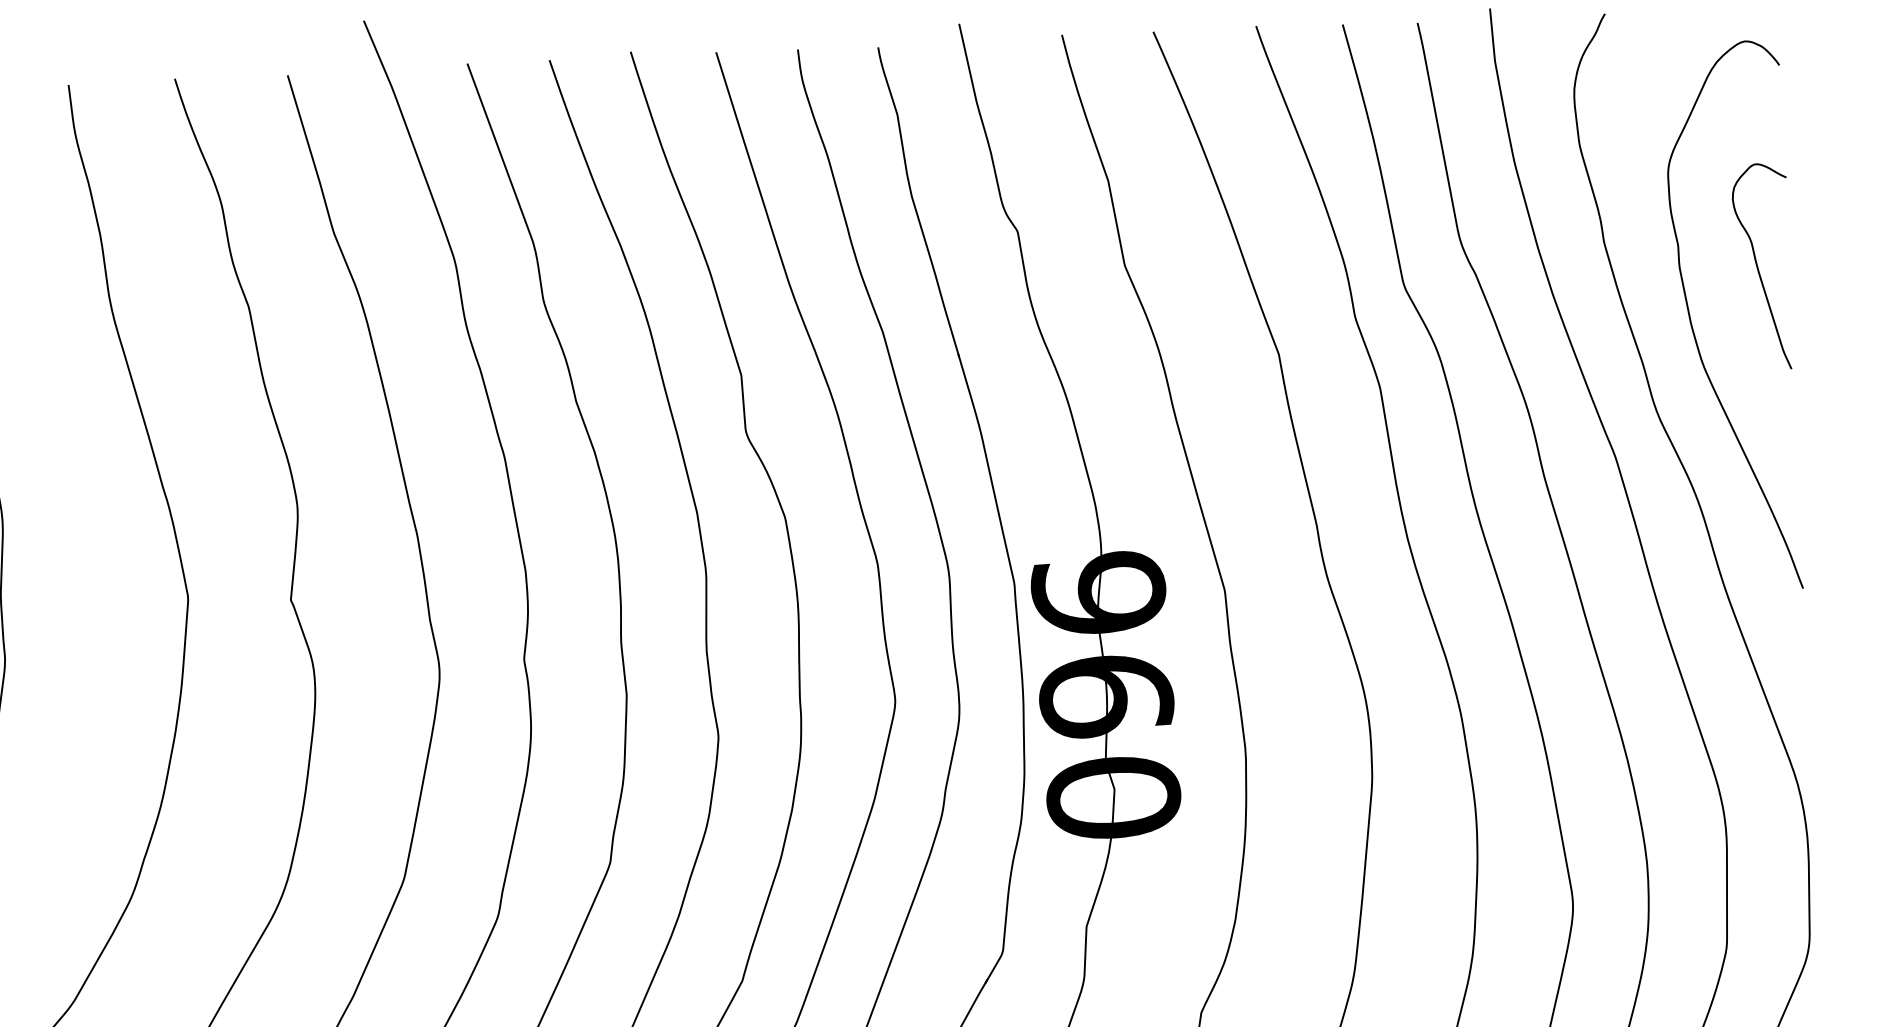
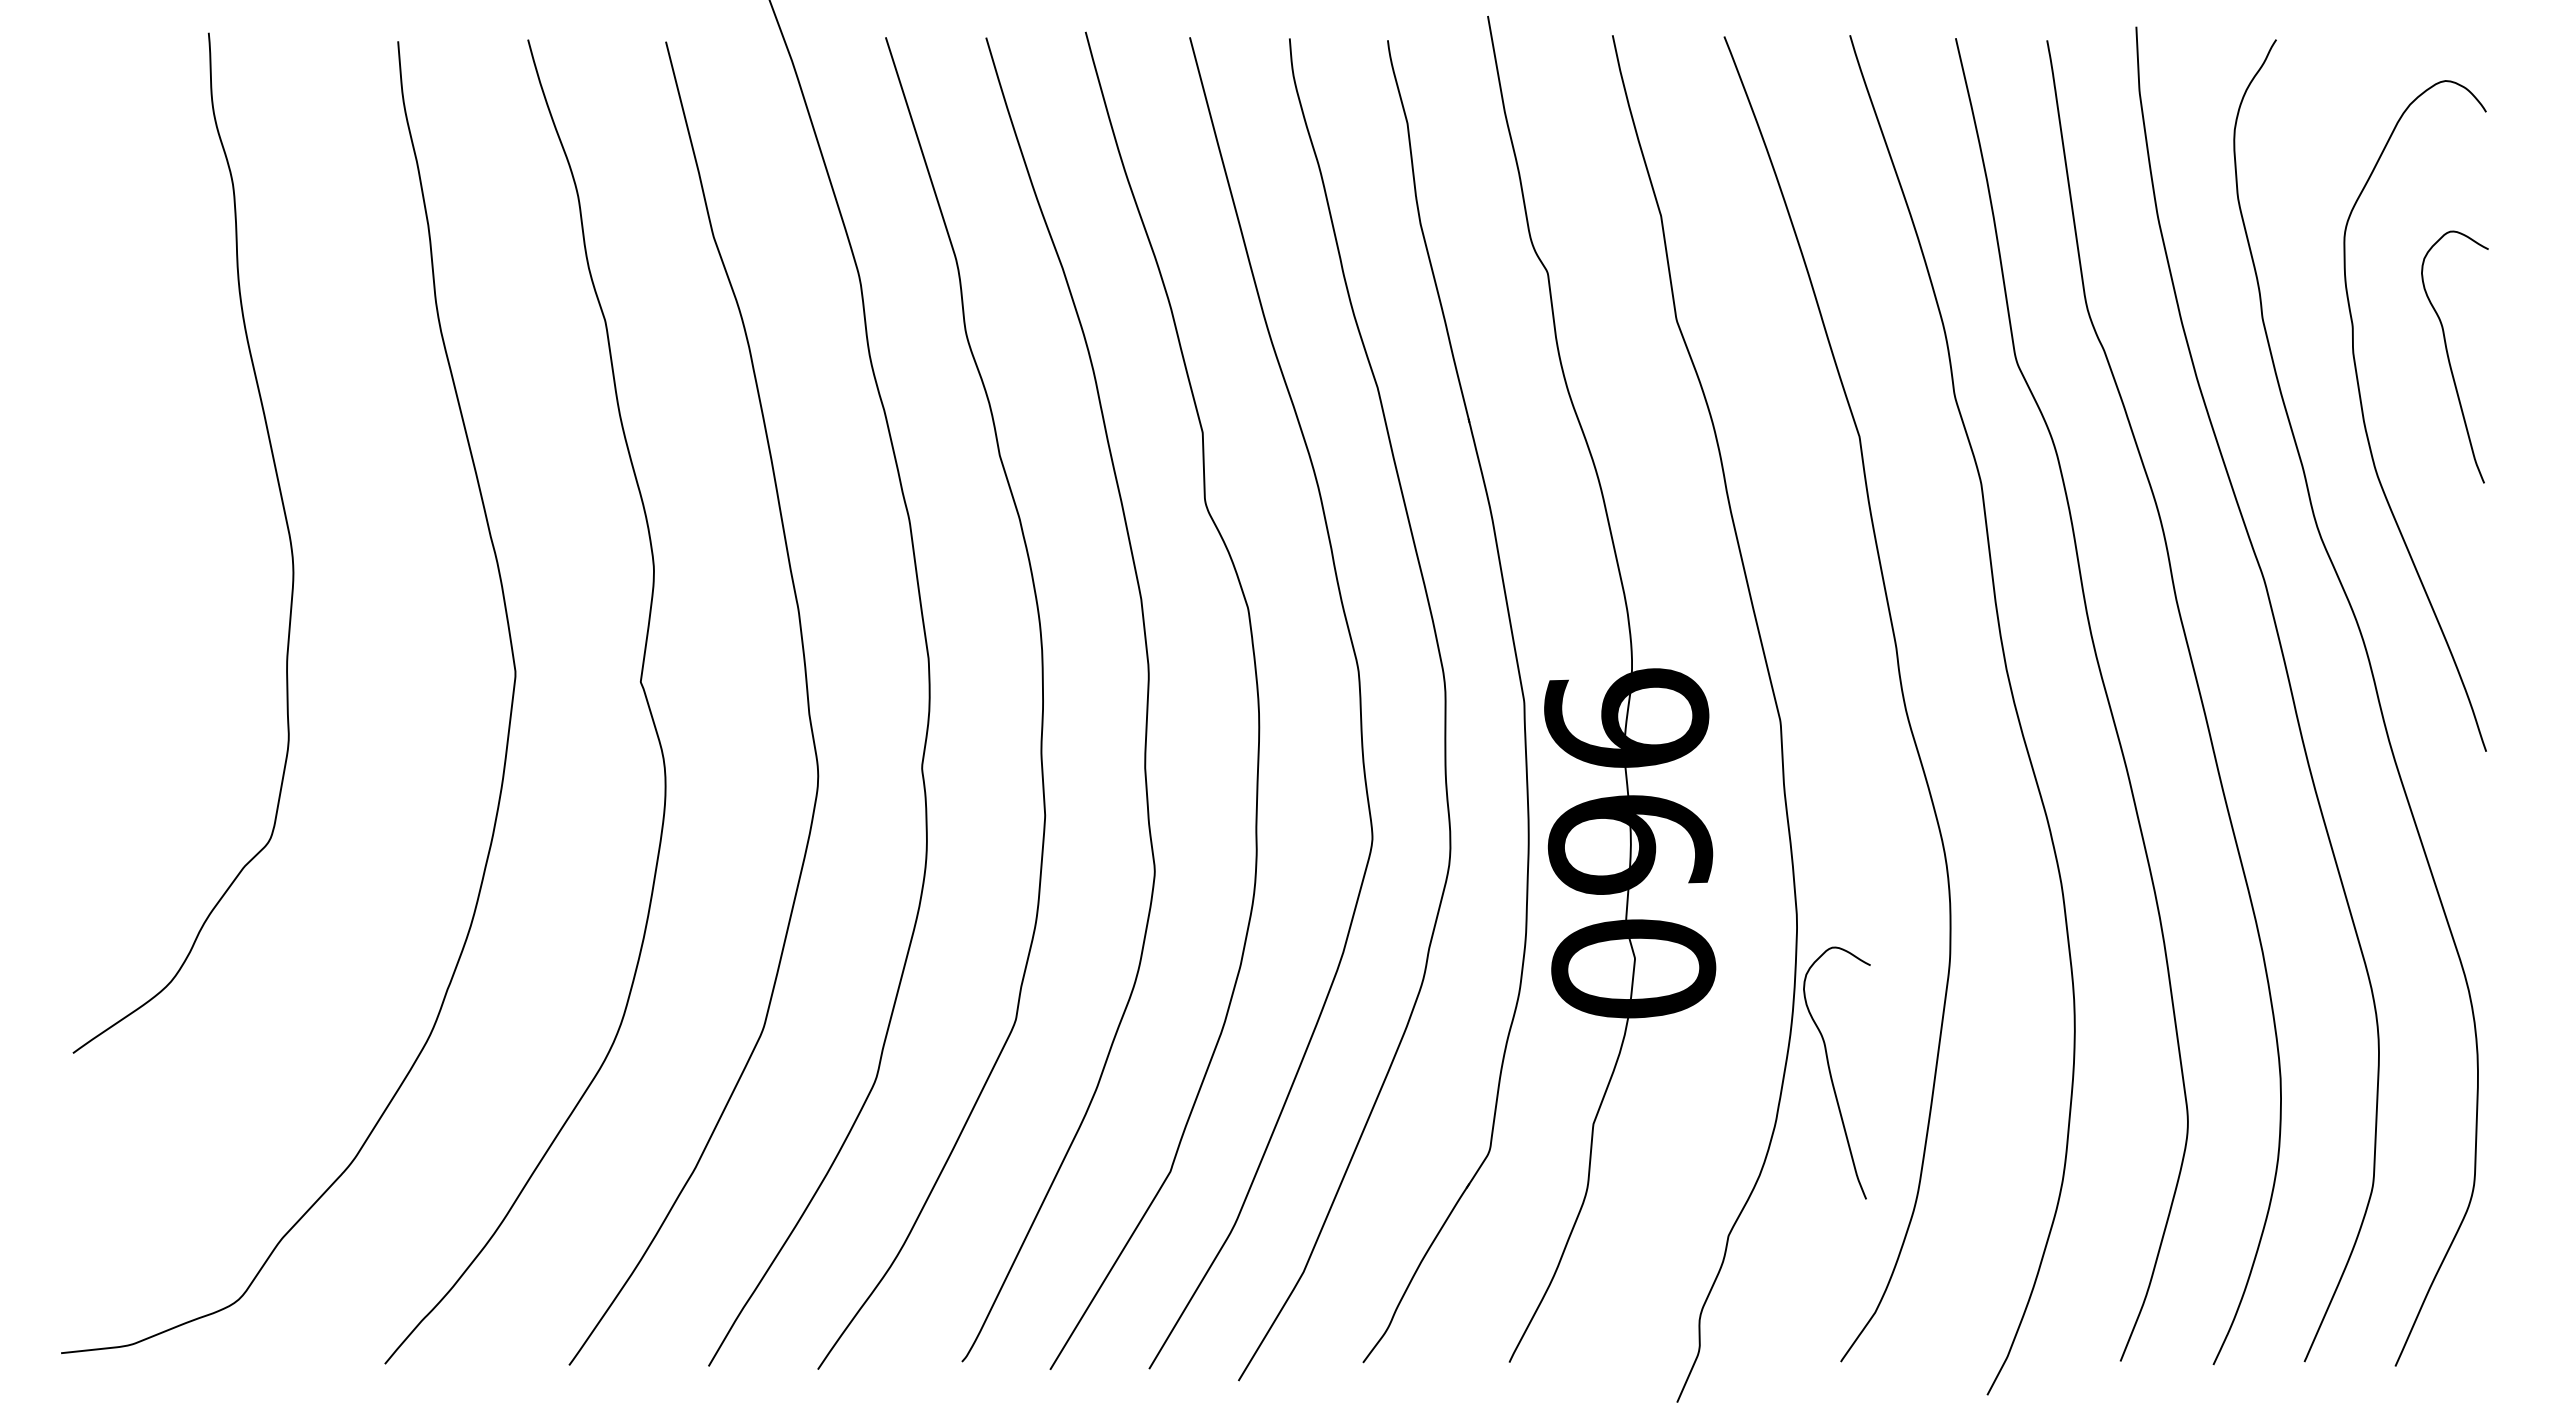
curve: (1279, 876) -> (1831, 1073), added

